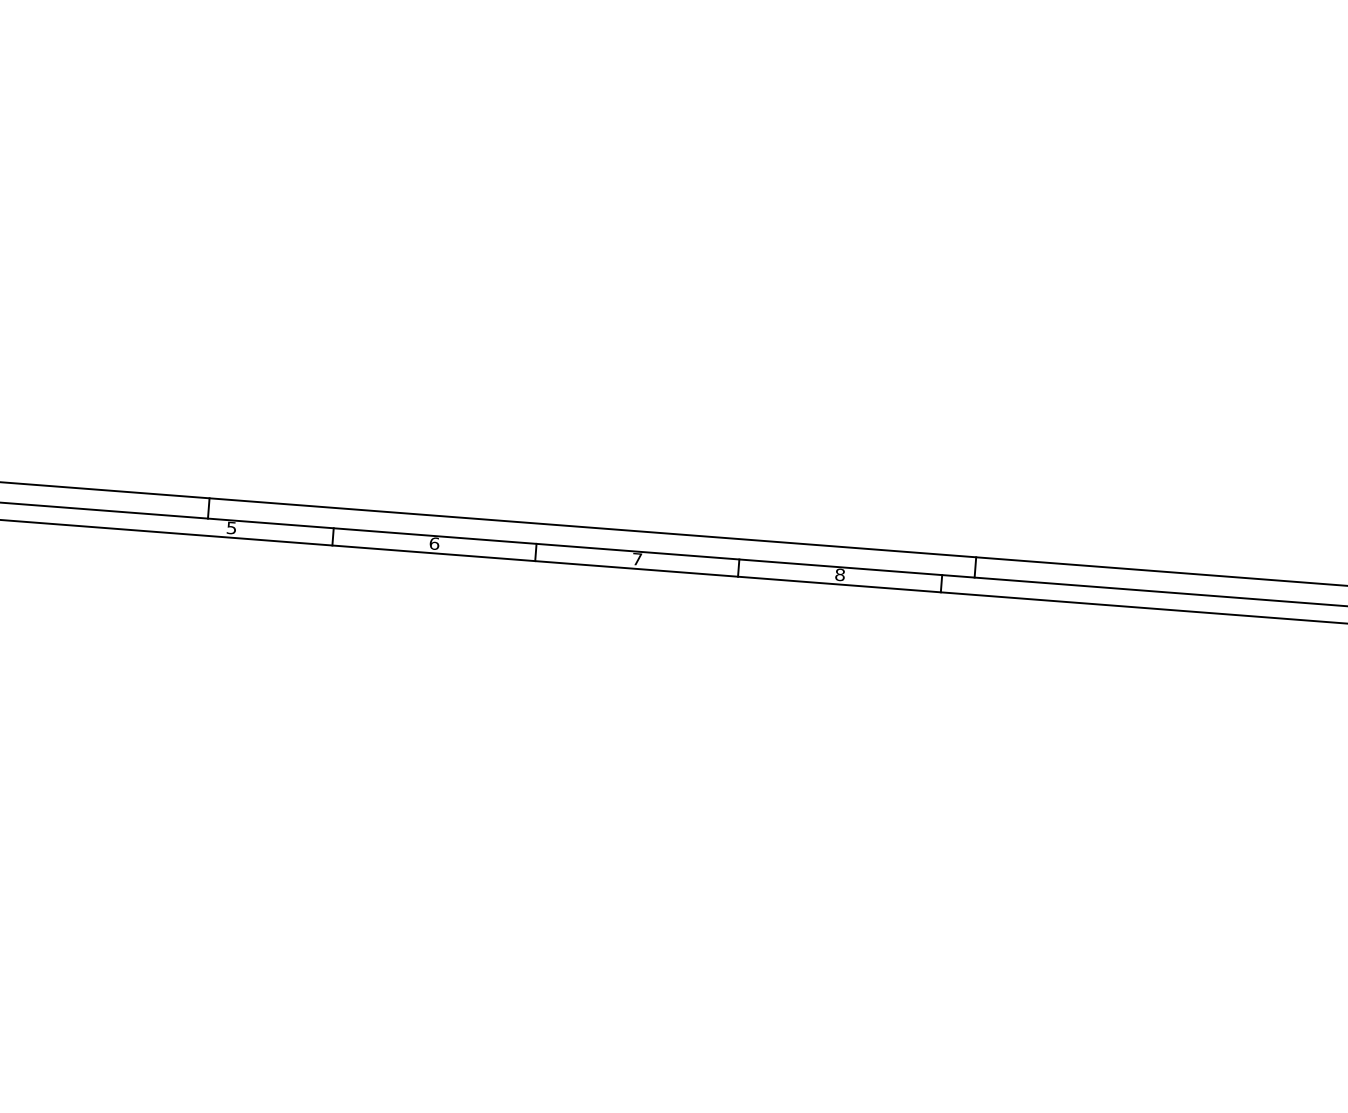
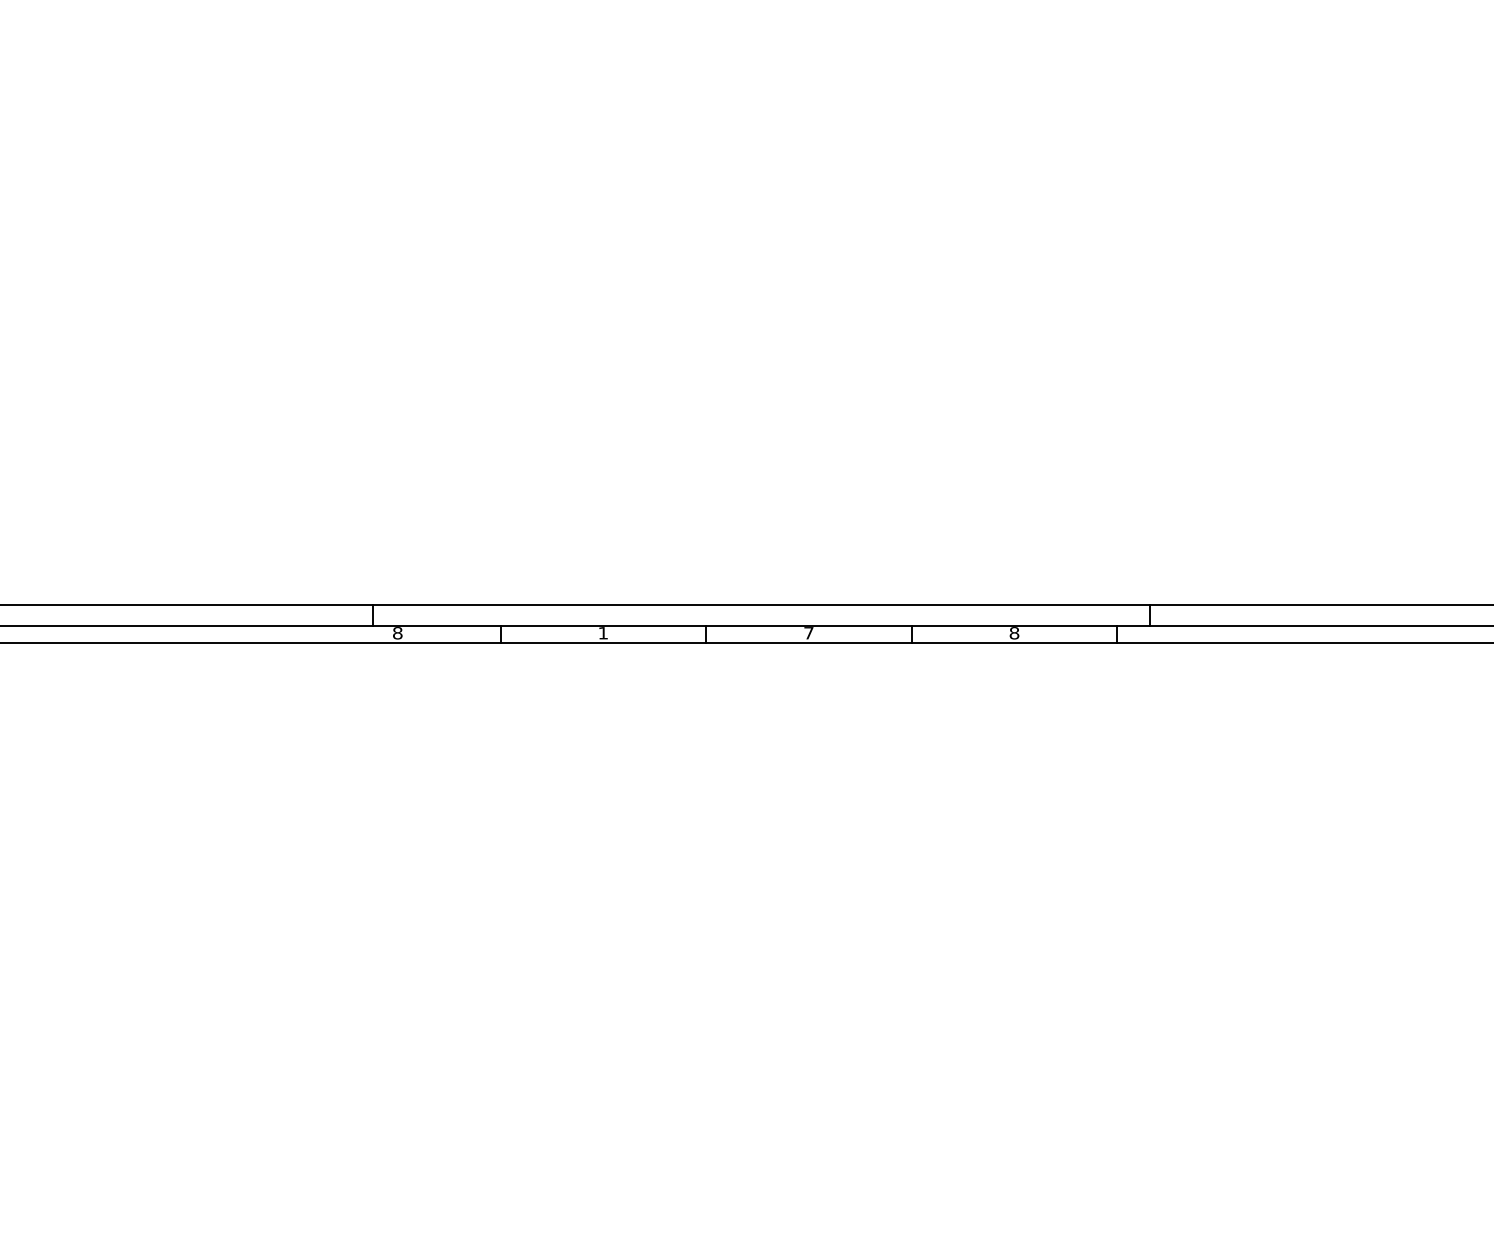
text: (231, 528) -> (397, 633), 5 -> 8
text: (434, 543) -> (603, 633), 6 -> 1

